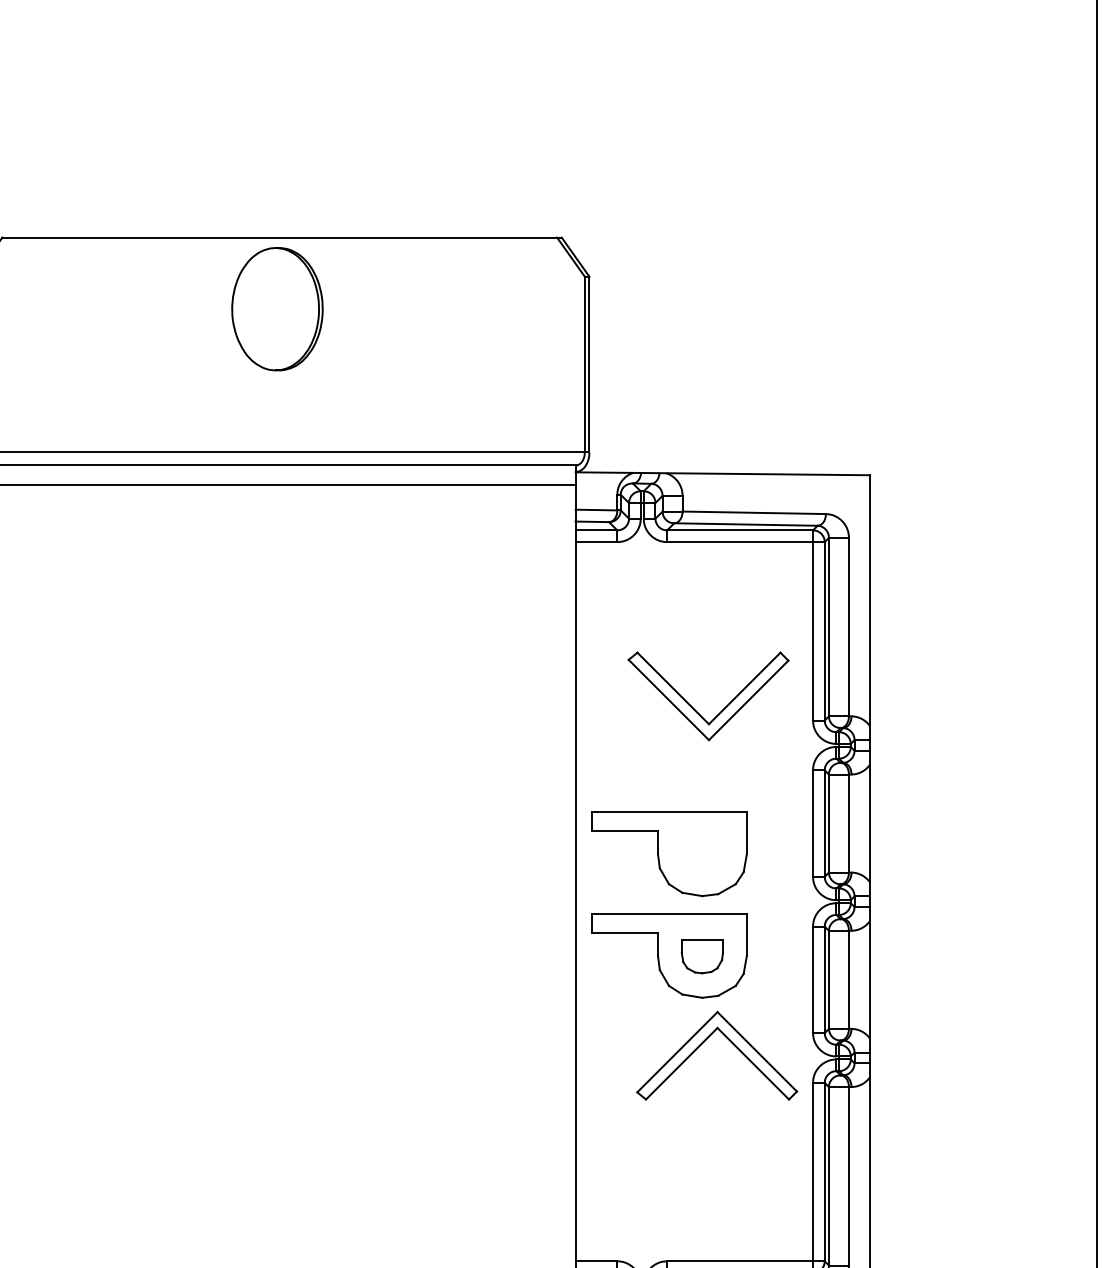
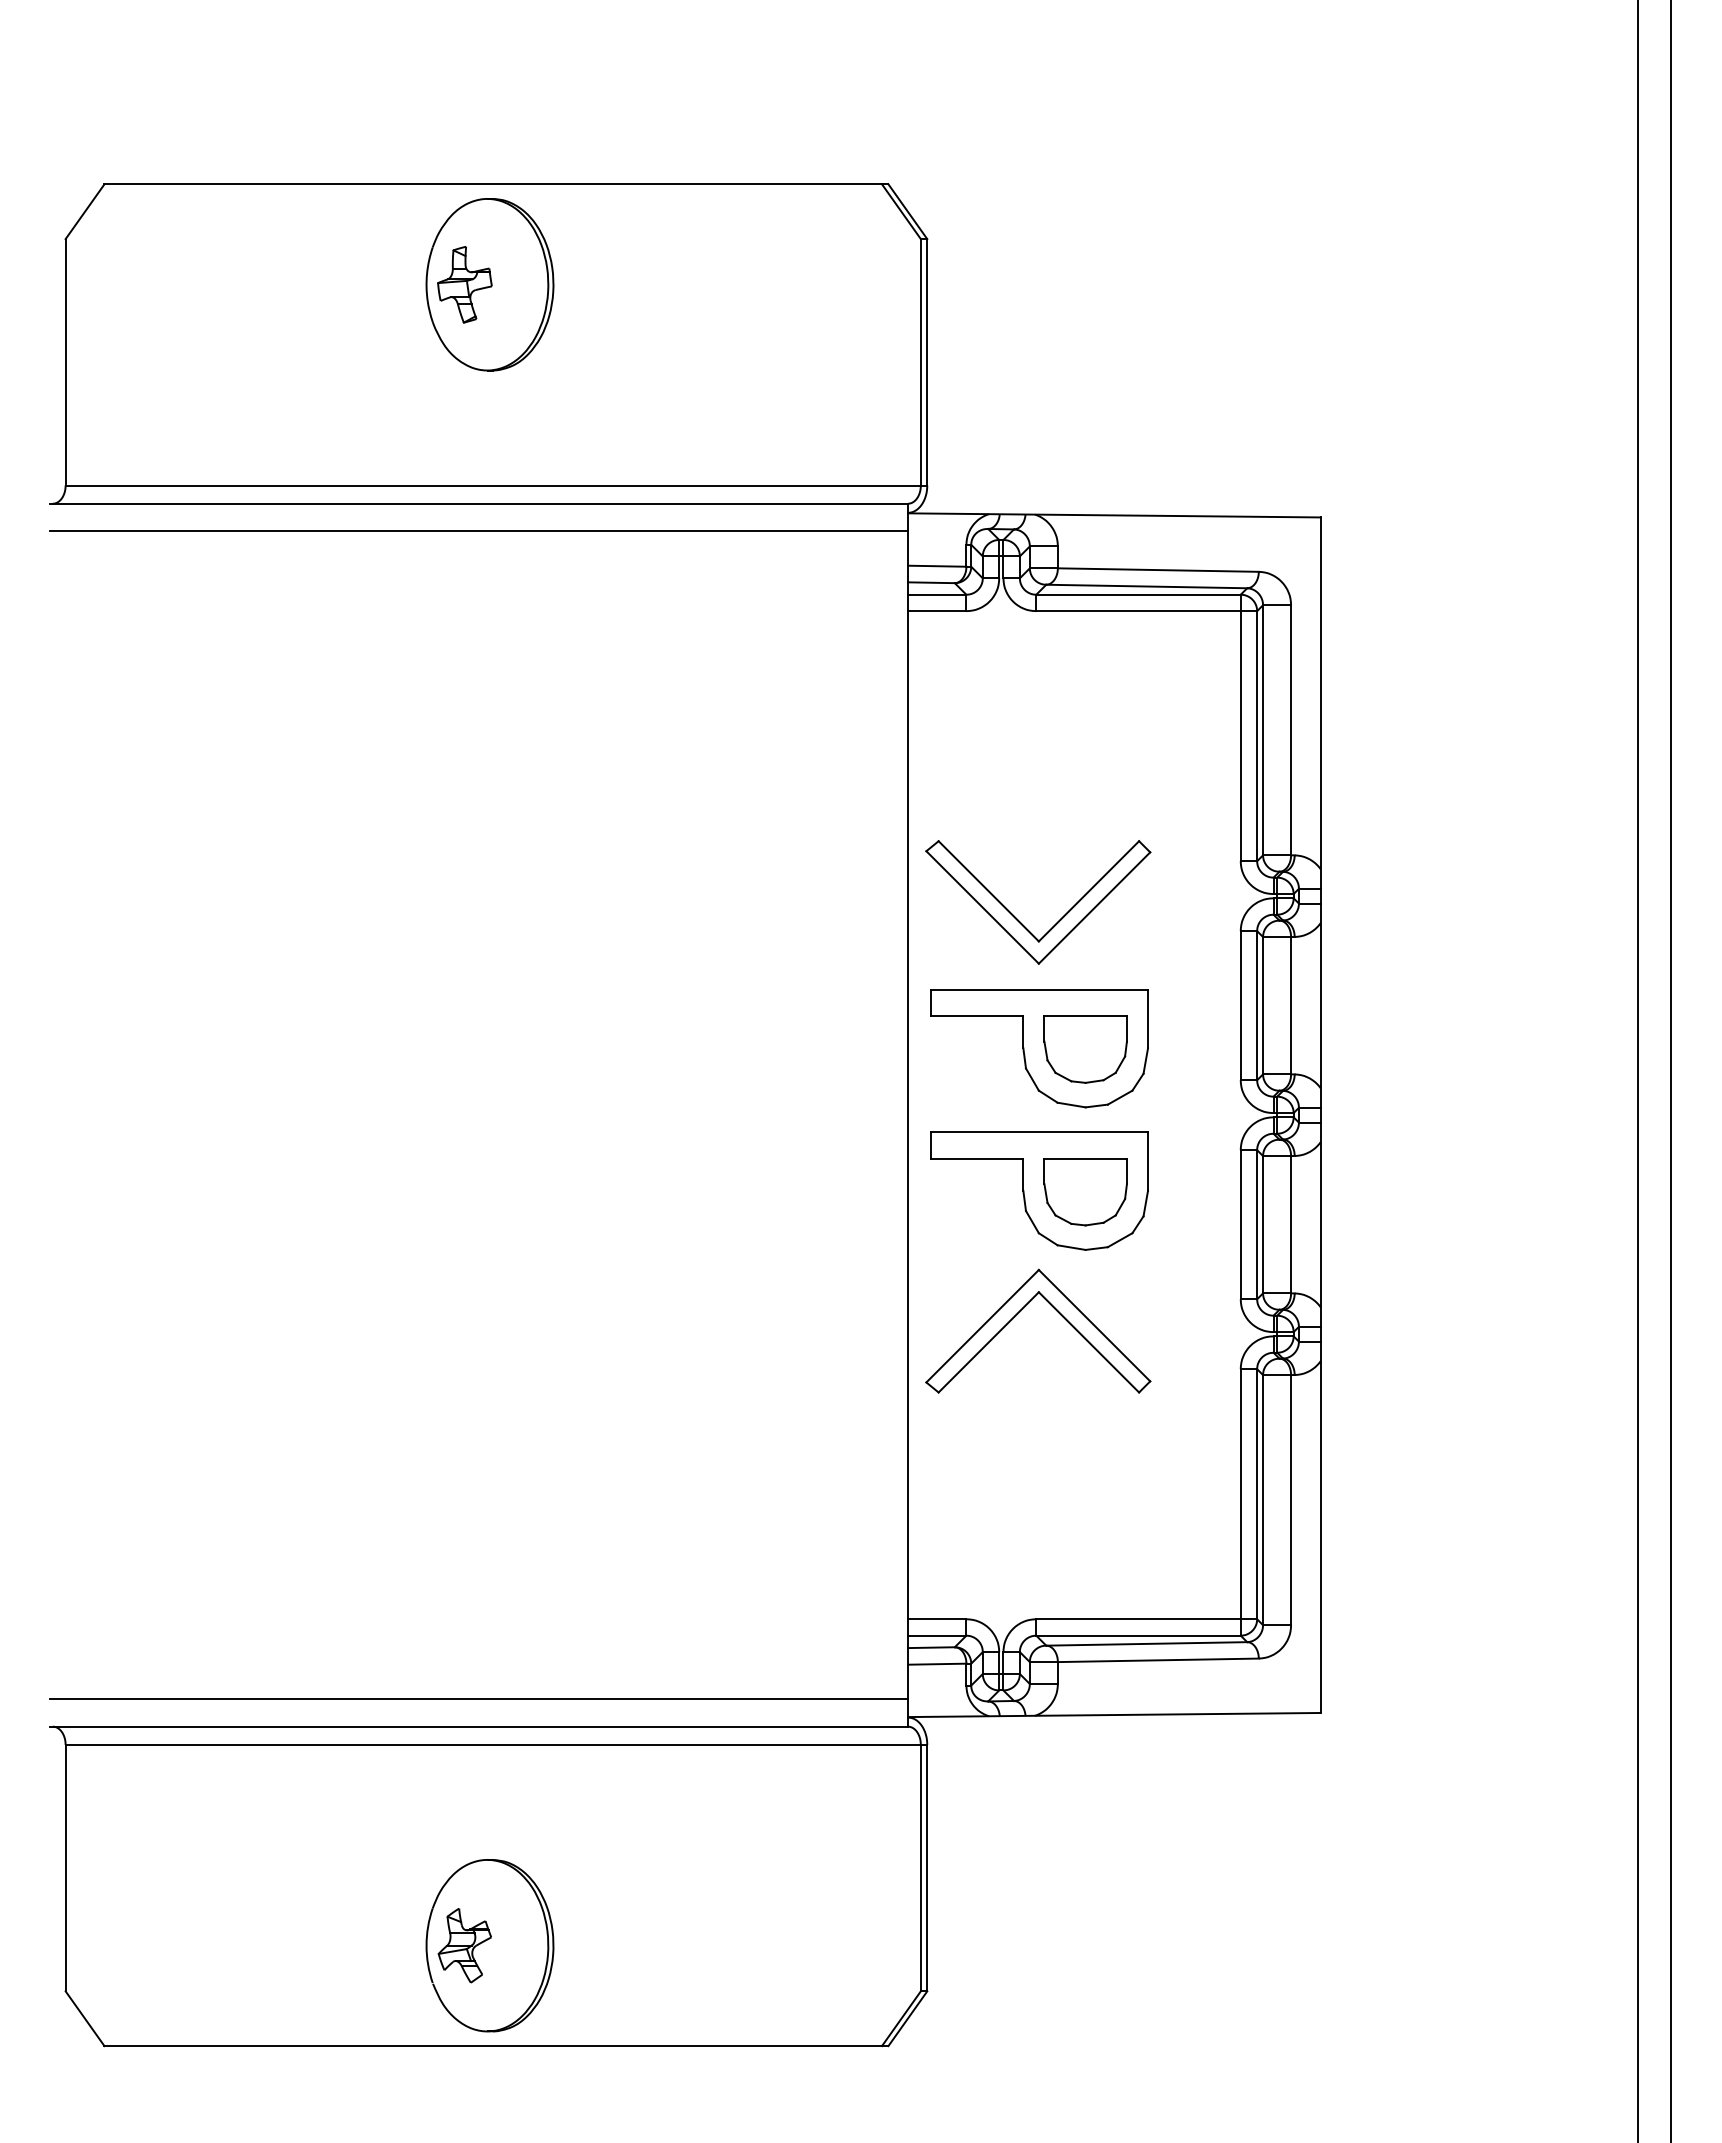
part: (259, 309) -> (464, 284), added
part: (695, 709) -> (1019, 920), moved
part: (702, 854) -> (1085, 1049), added
part: (702, 956) -> (1085, 1192), size x1.43
part: (704, 1042) -> (1020, 1312), moved

